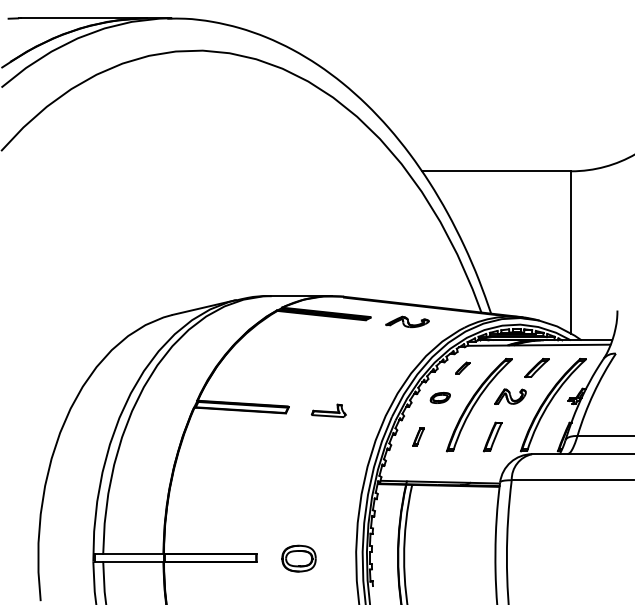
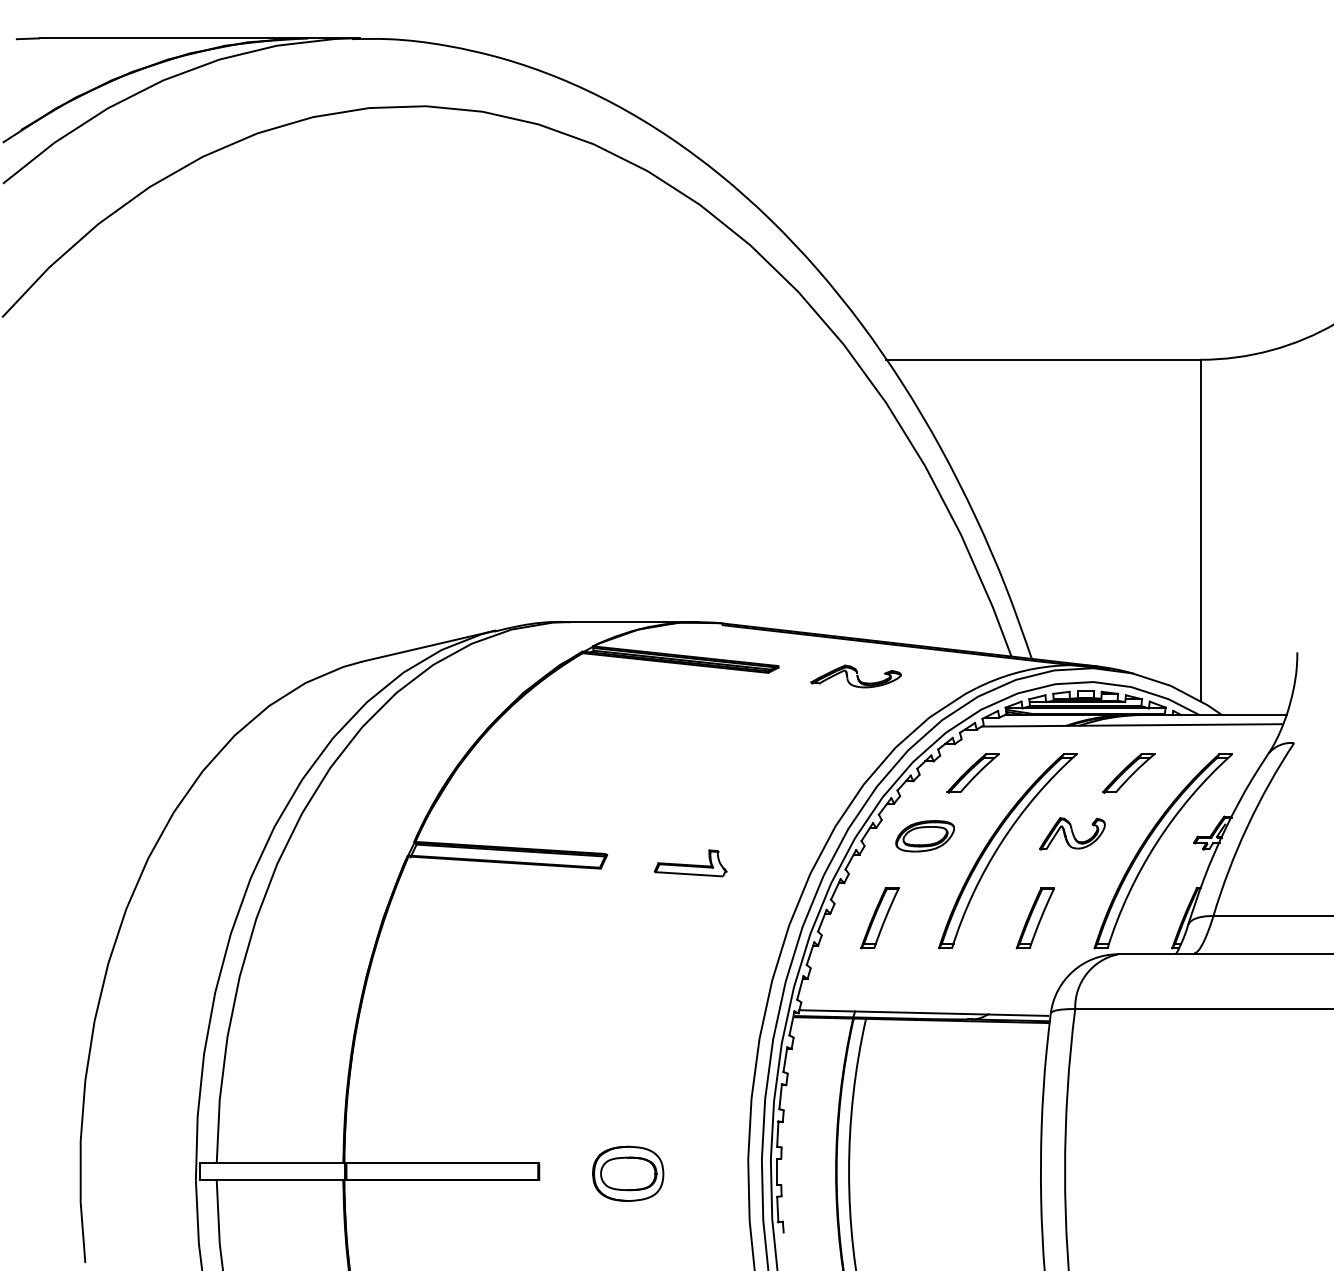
part: (462, 367) -> (971, 772), size x1.67
part: (440, 397) -> (925, 835), size x1.43
part: (418, 436) -> (879, 917), size x1.67

